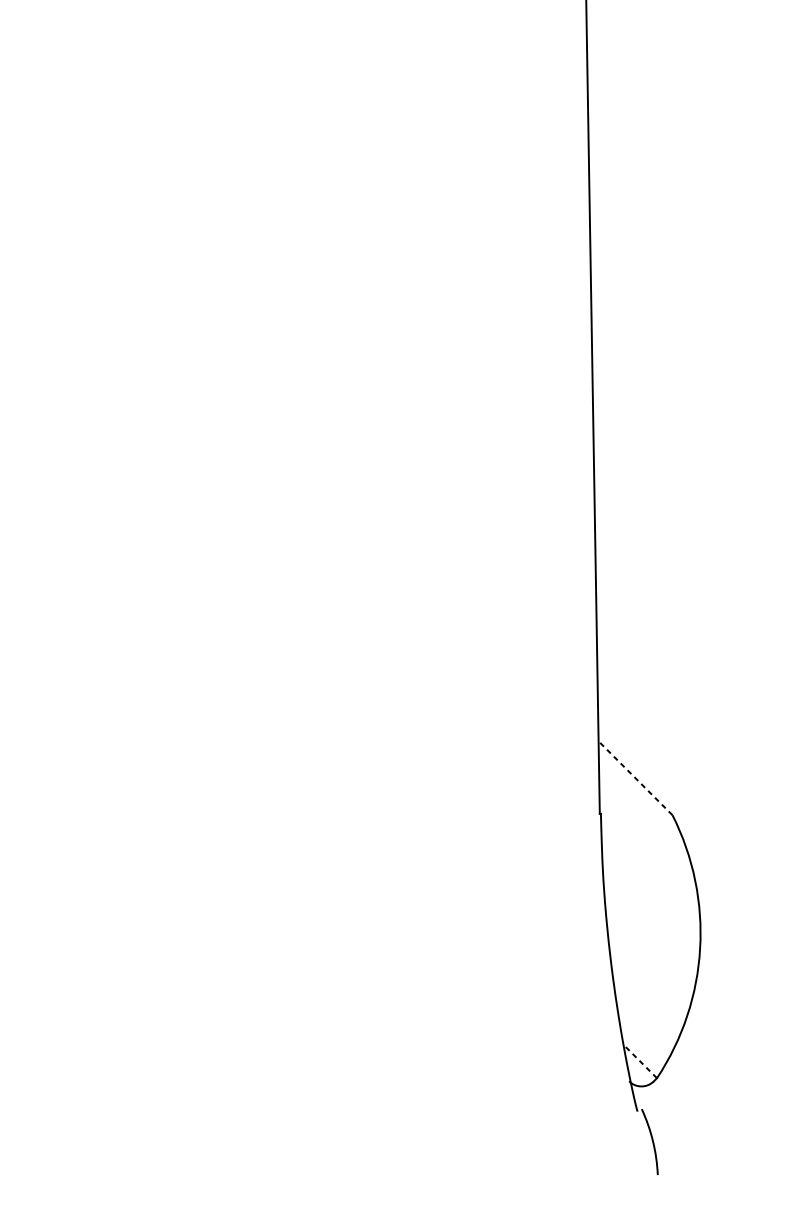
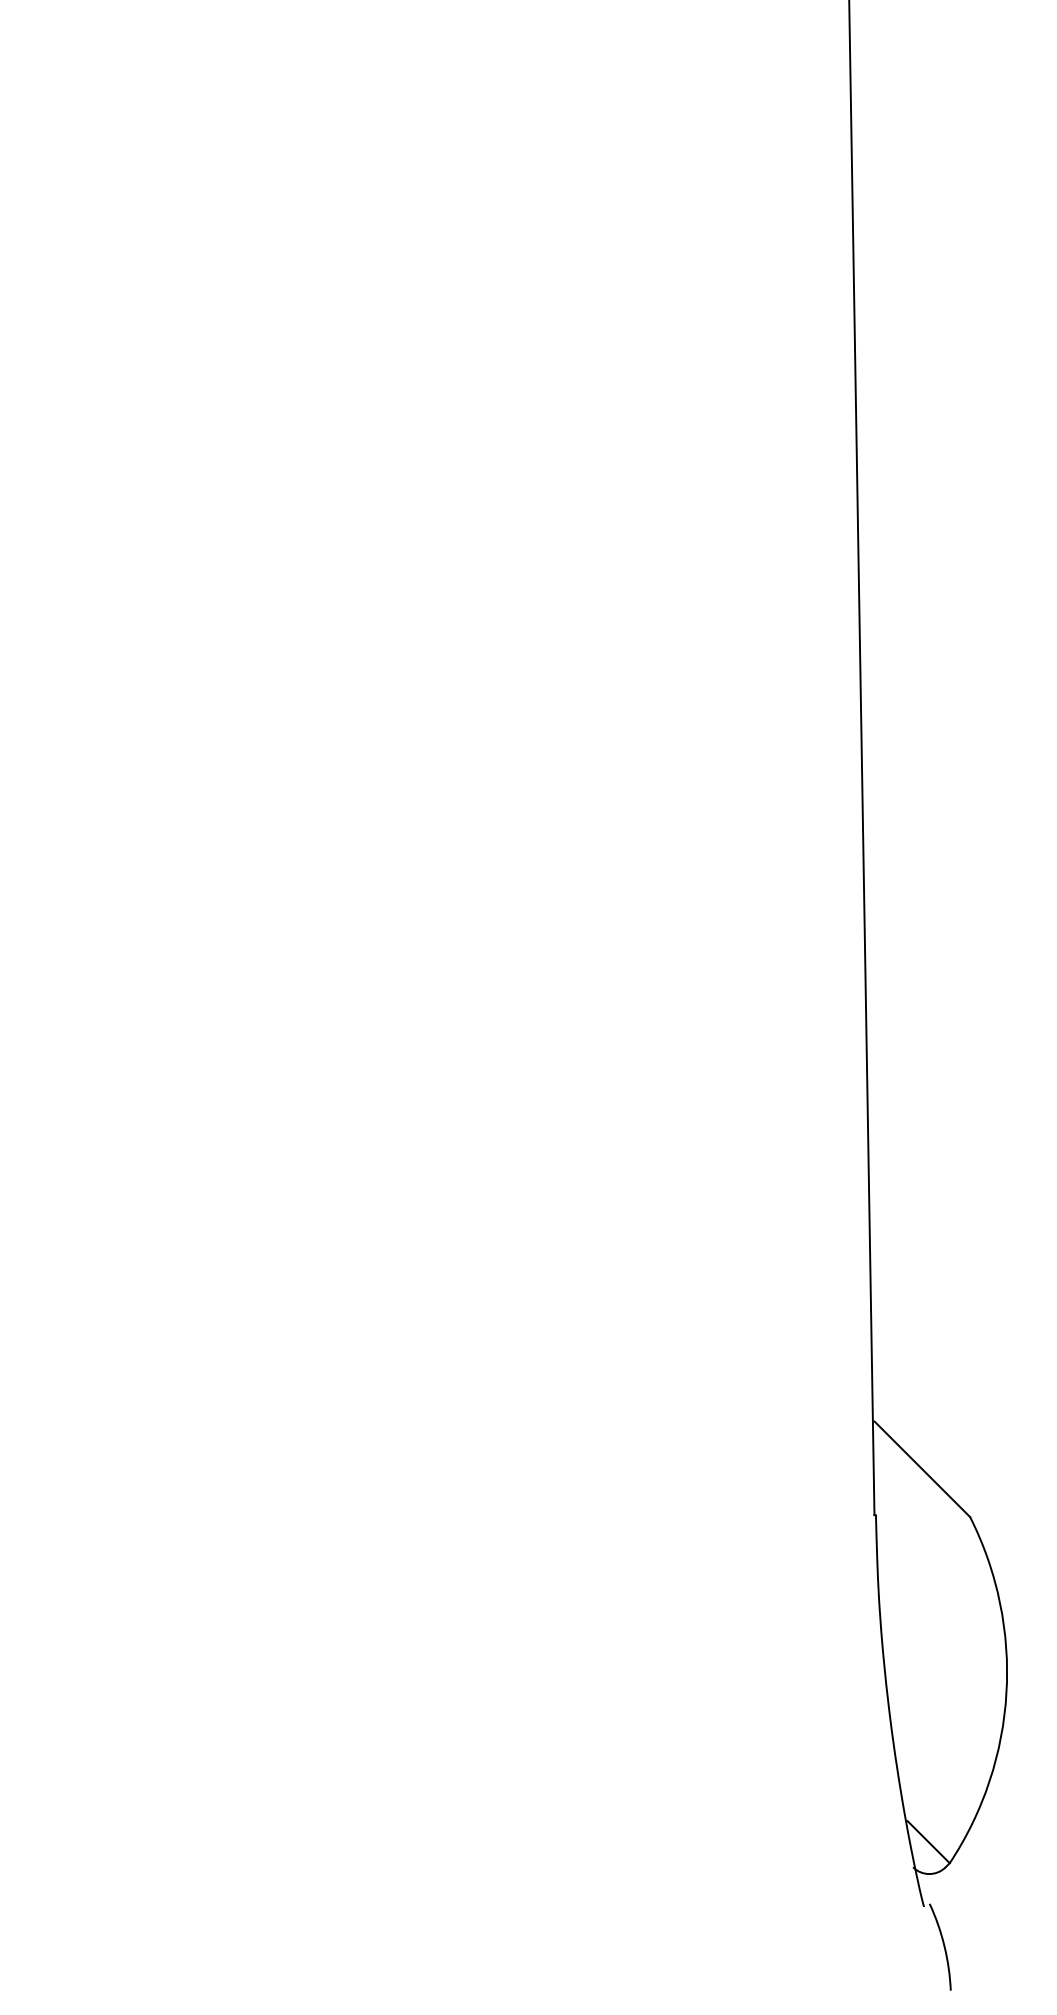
line: (636, 779) -> (922, 1469), dashed -> solid
line: (640, 1062) -> (928, 1842), dashed -> solid

